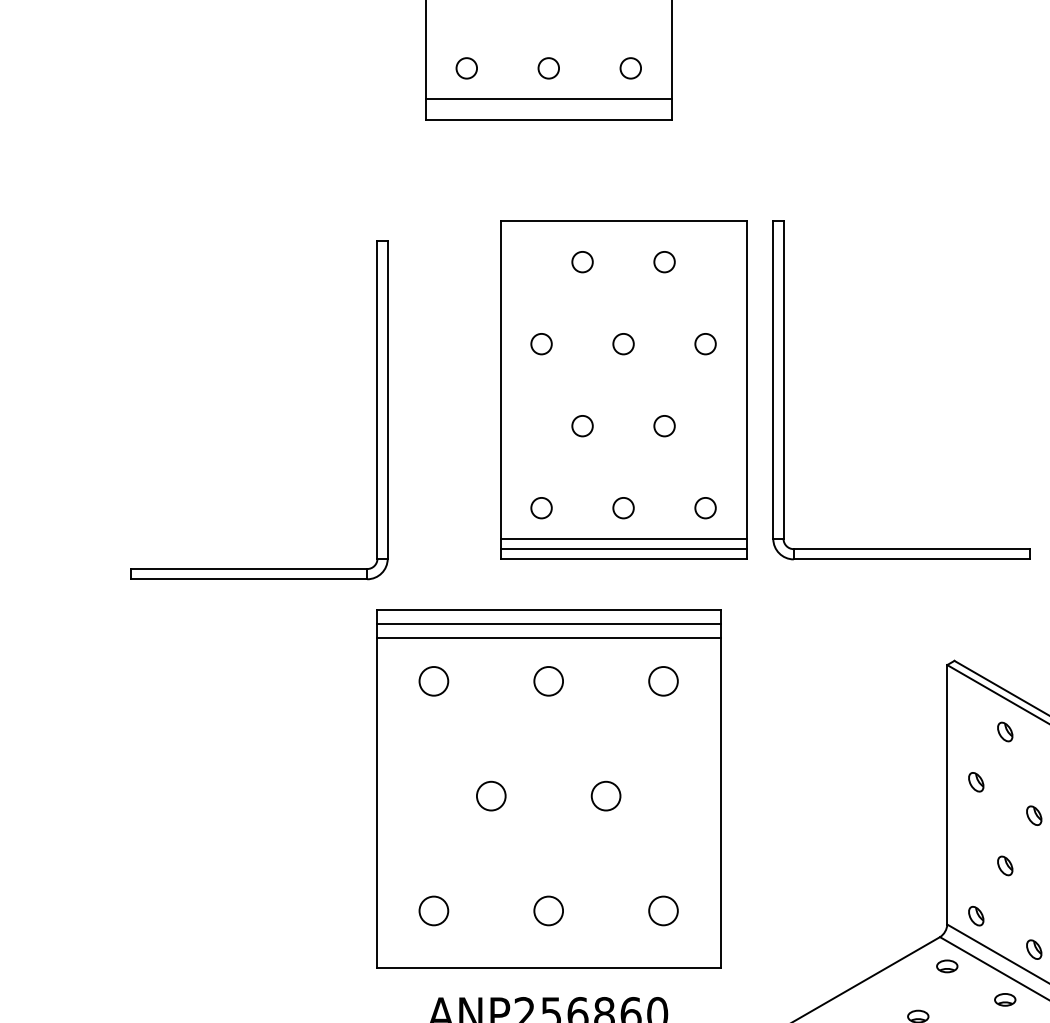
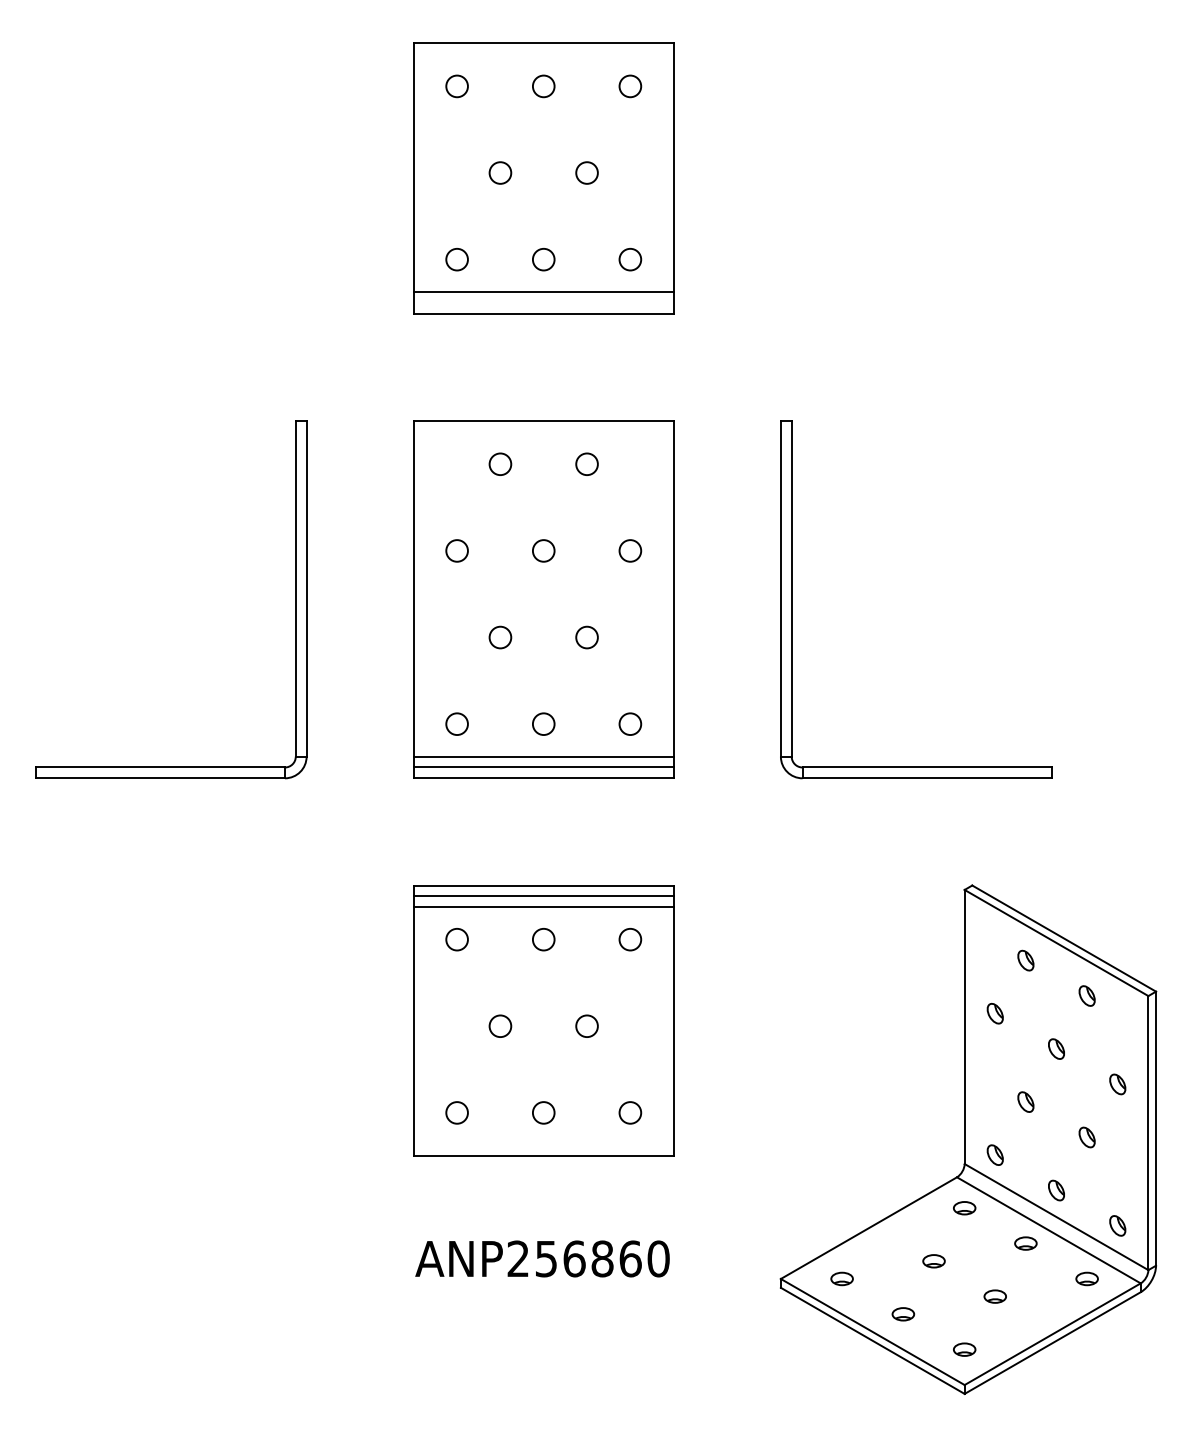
part: (623, 390) -> (543, 599), moved
part: (377, 409) -> (295, 599), moved
part: (548, 788) -> (543, 1020), size x0.71

